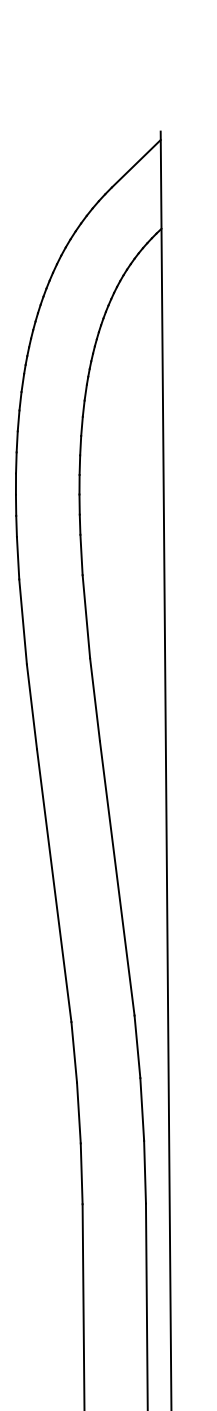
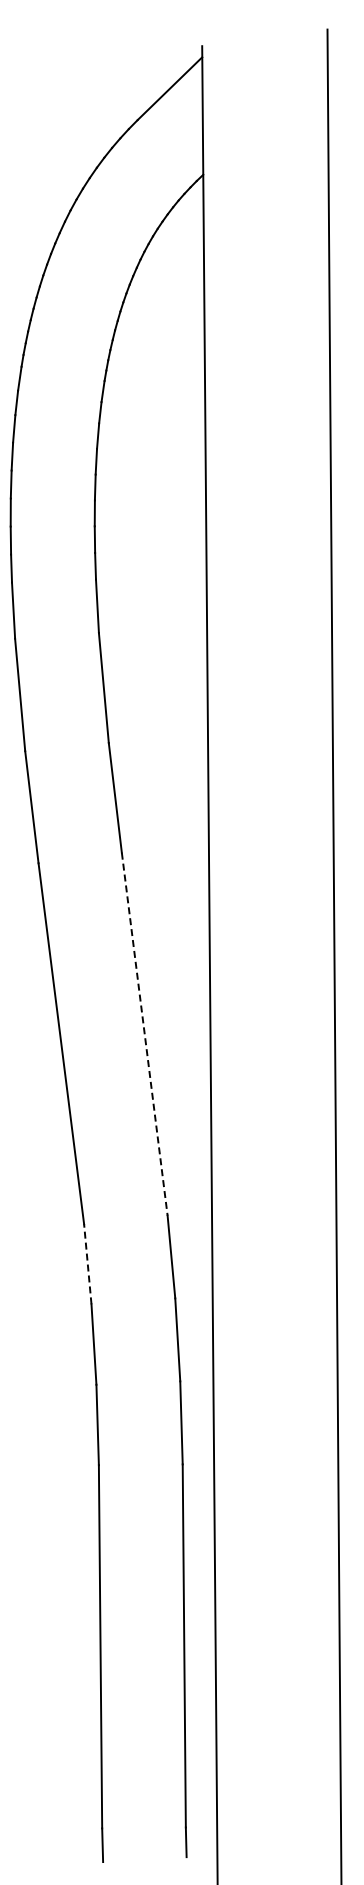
line: (117, 878) -> (144, 1034), solid -> dashed
line: (74, 1051) -> (87, 1263), solid -> dashed

